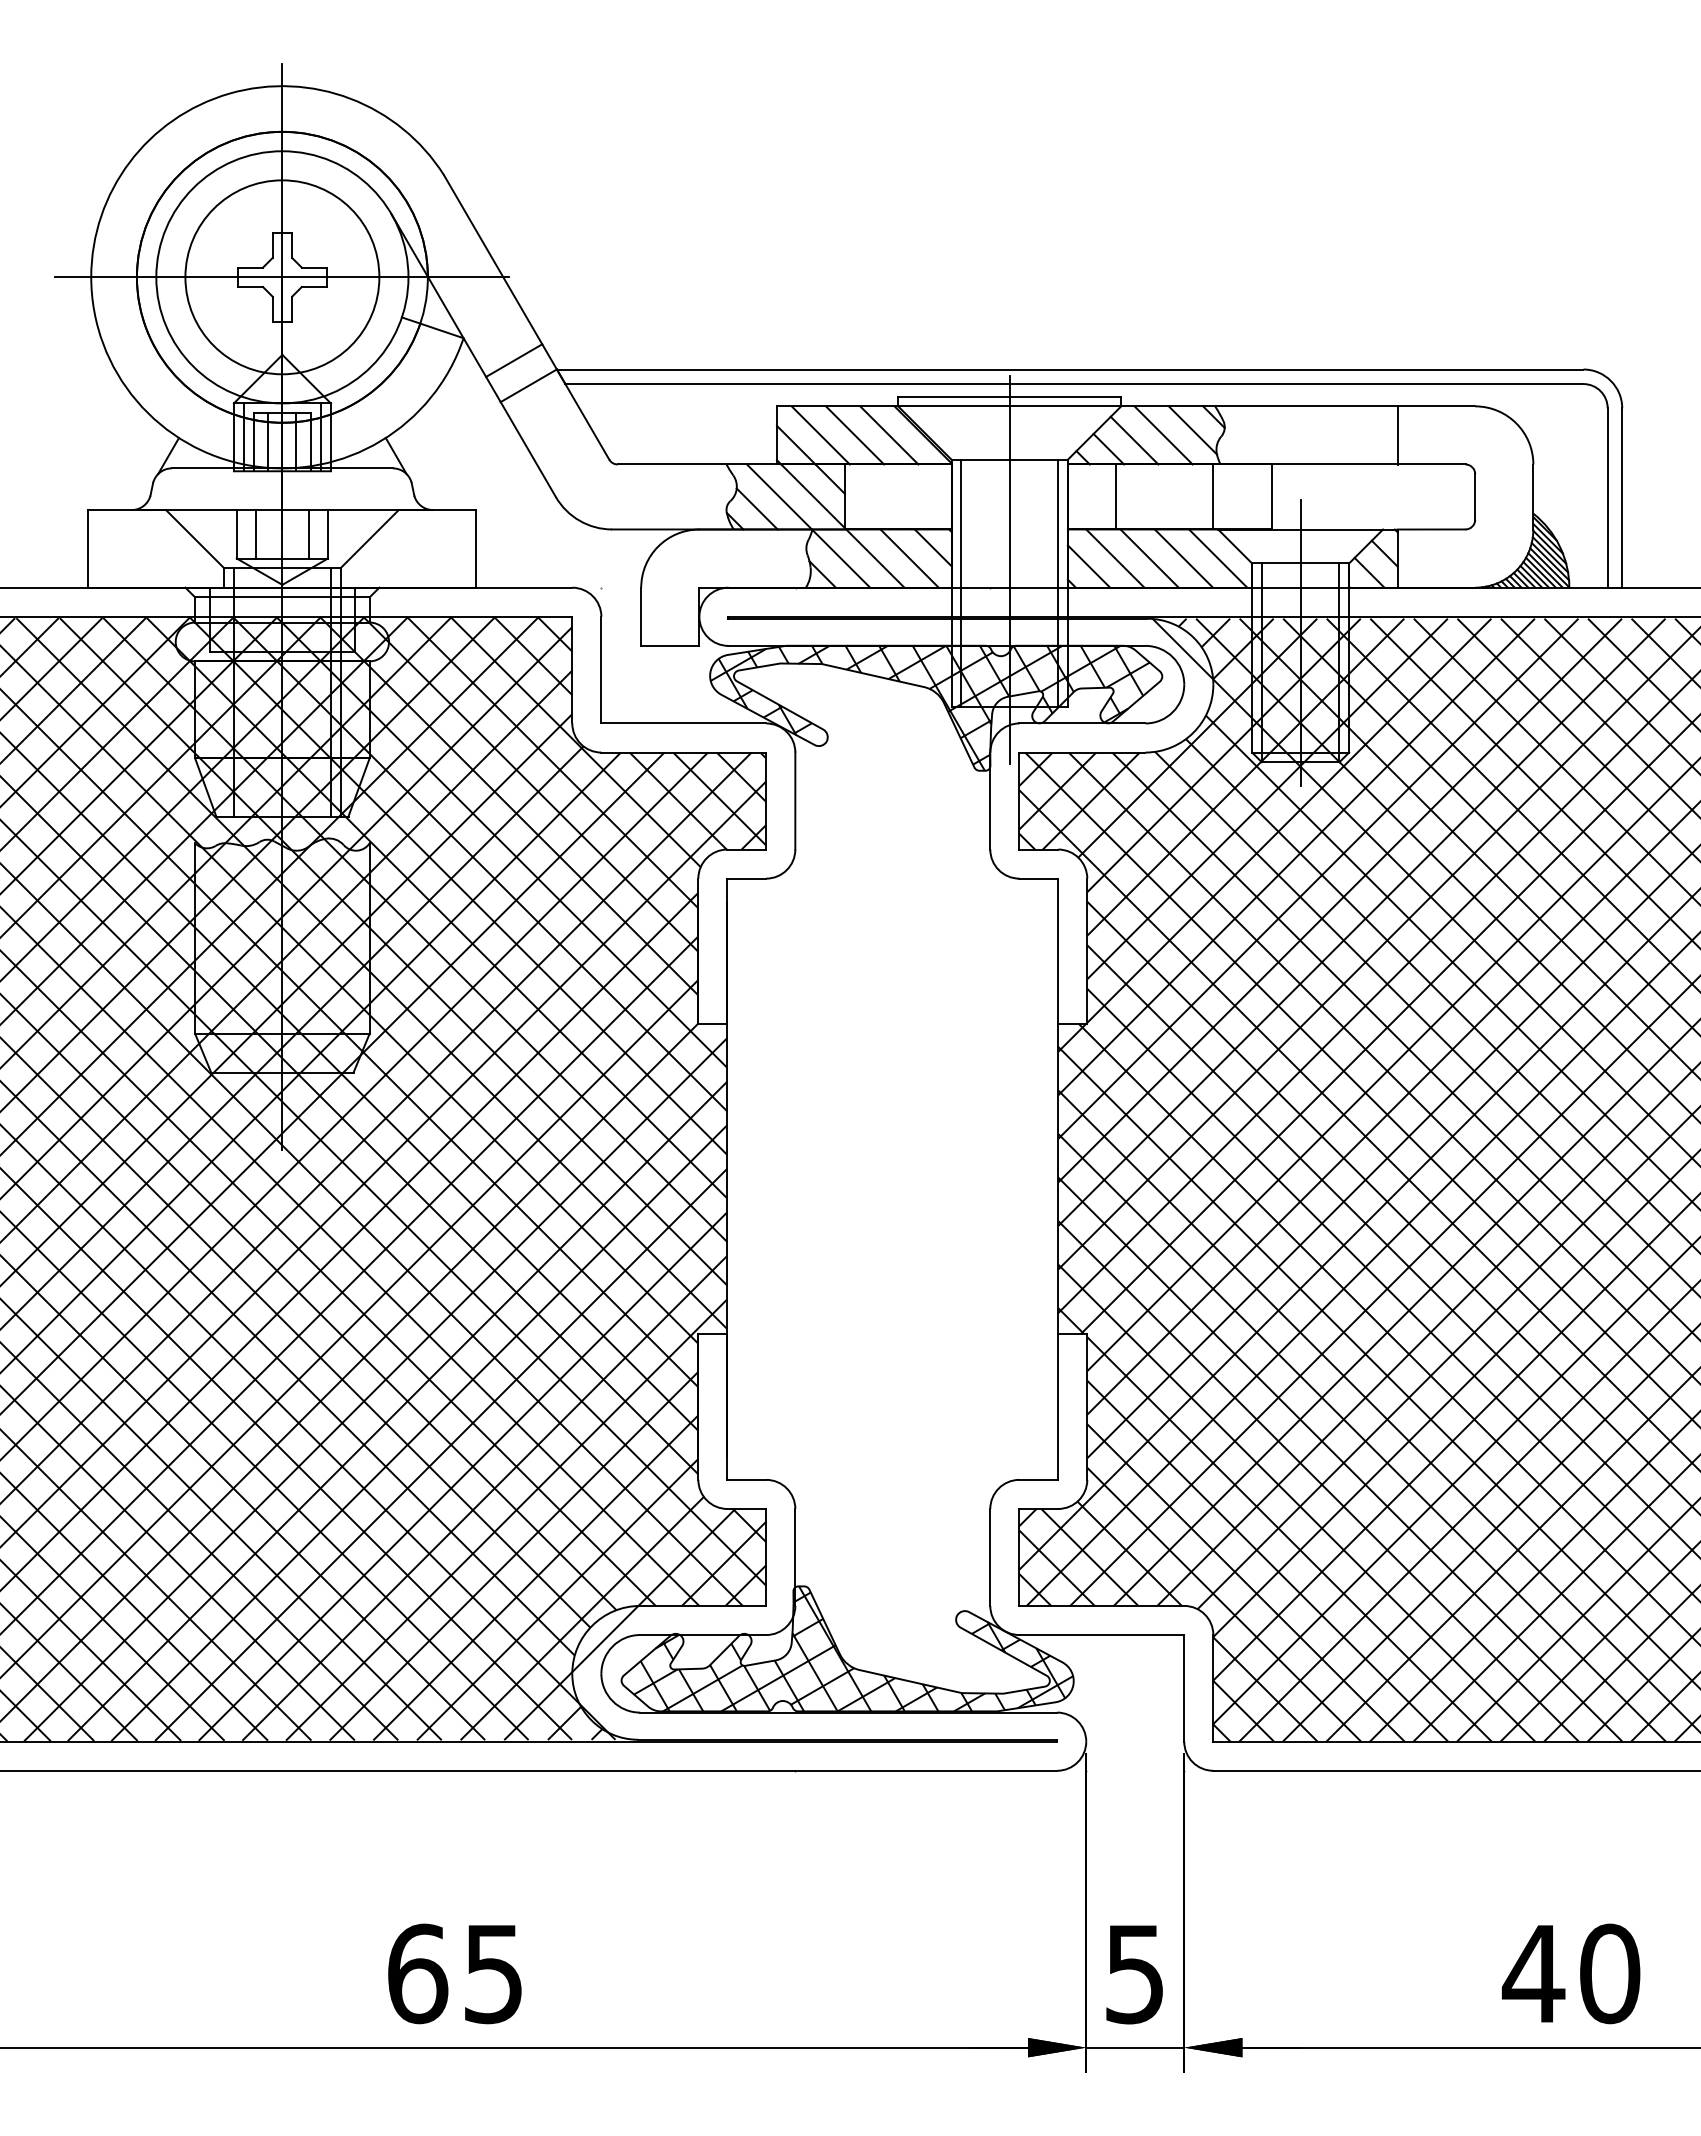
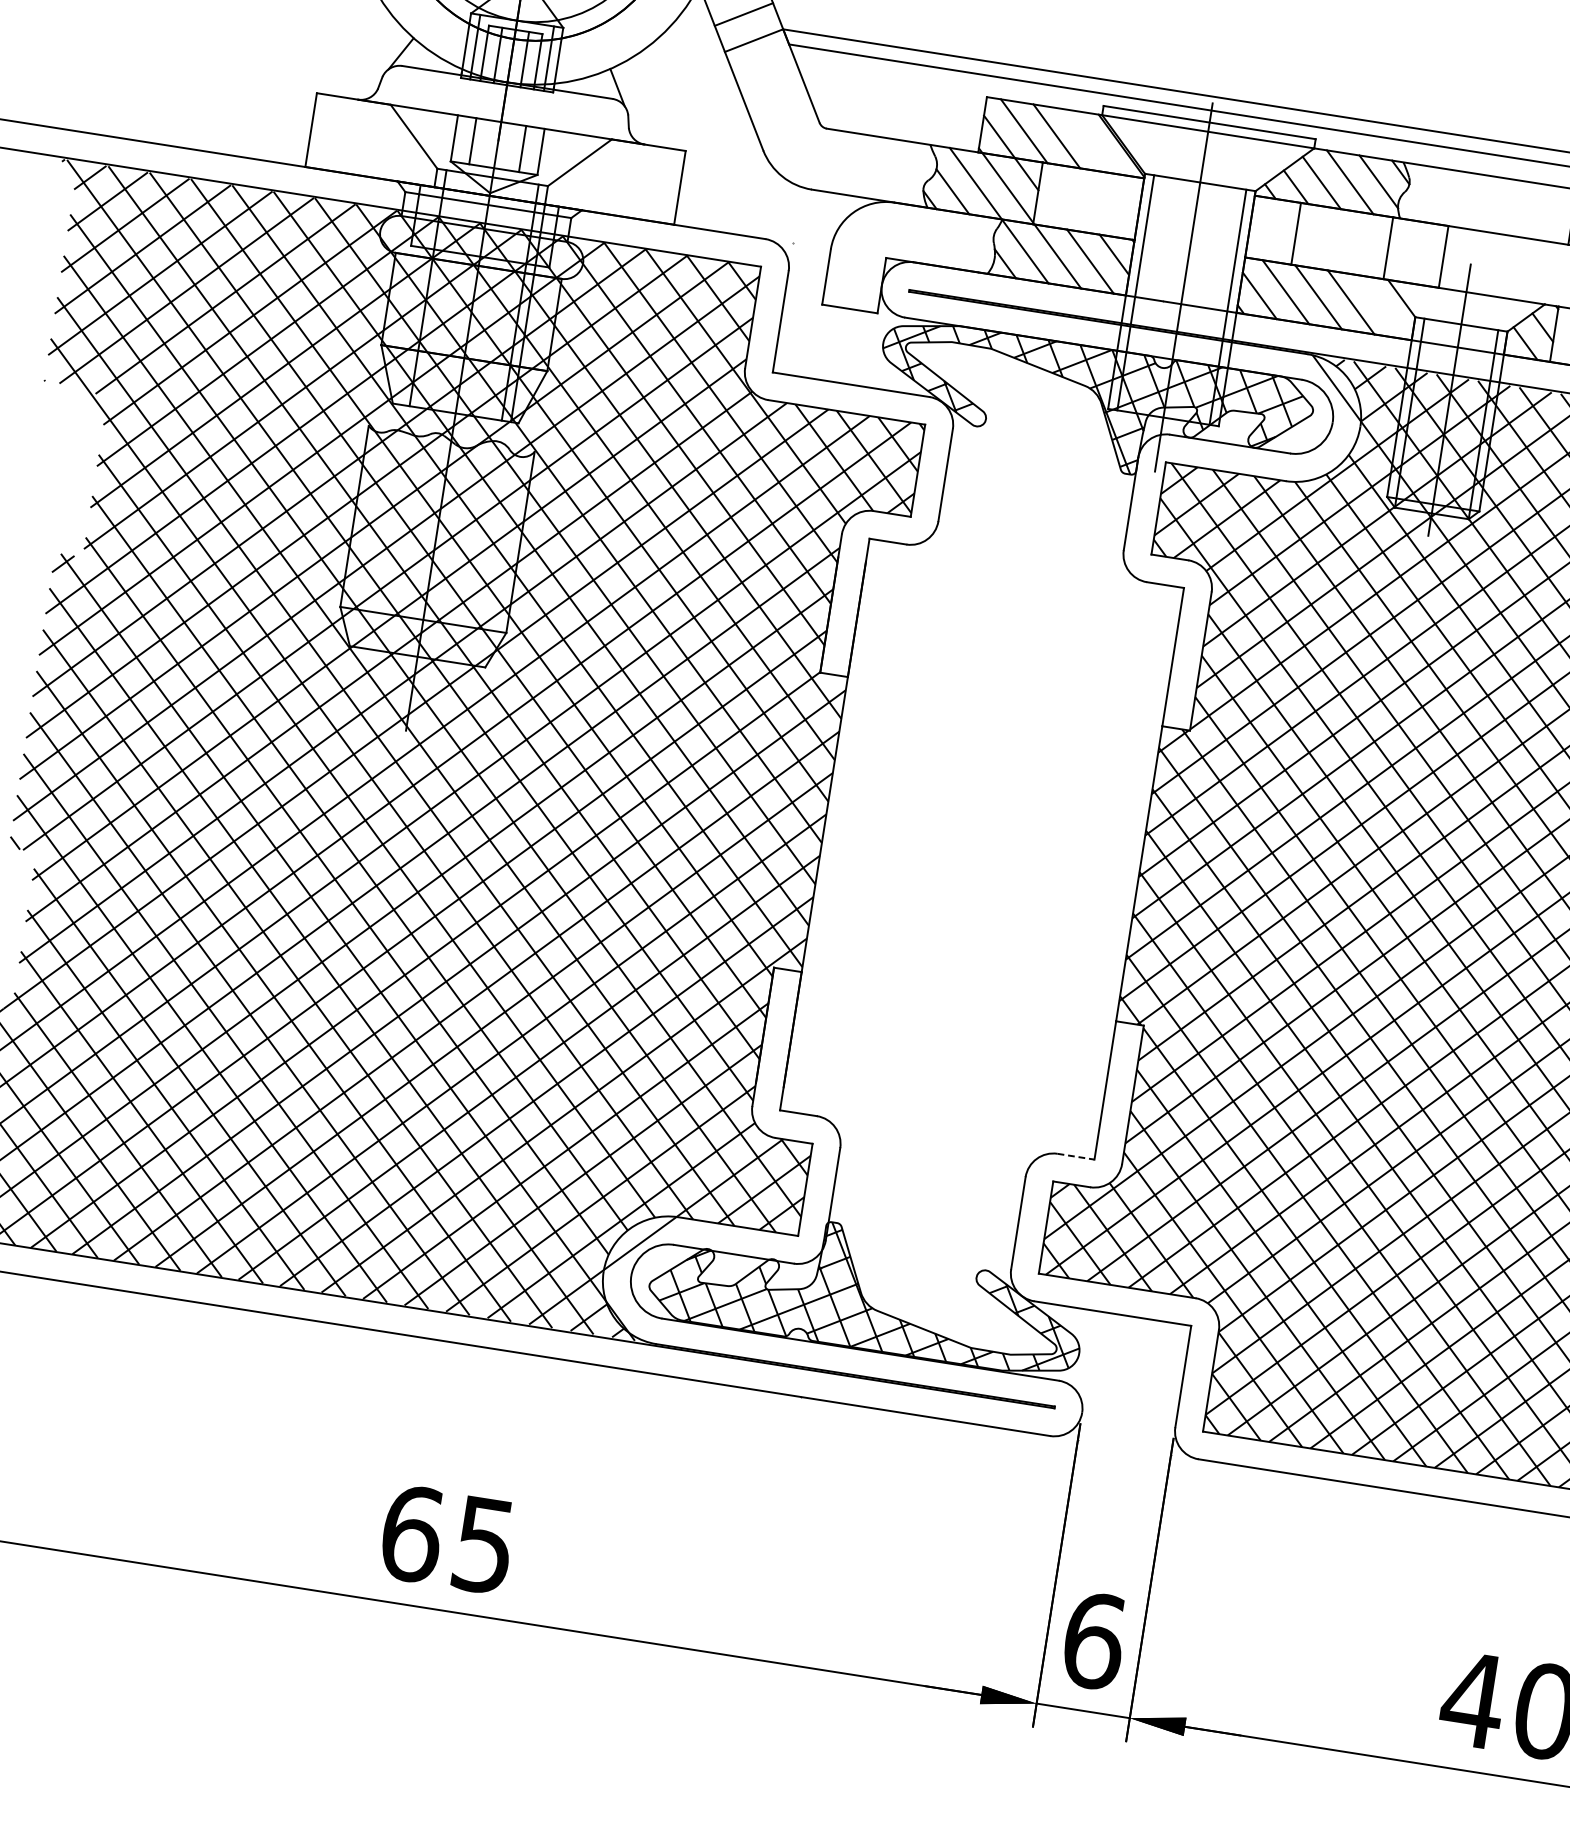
line: (889, 435) -> (1089, 141), removed
line: (1218, 558) -> (1384, 307), removed
line: (1039, 1479) -> (1076, 1156), solid -> dashed
text: (1135, 1974) -> (1094, 1641), 5 -> 6

